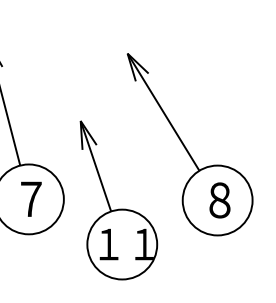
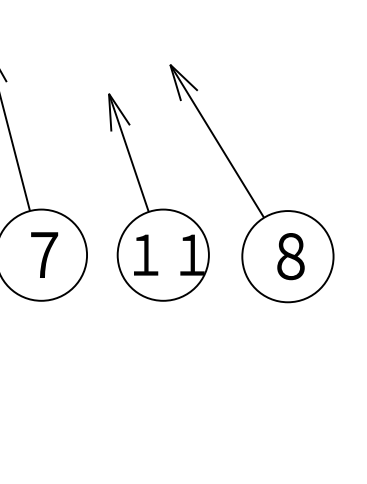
part: (119, 208) -> (159, 208), moved

